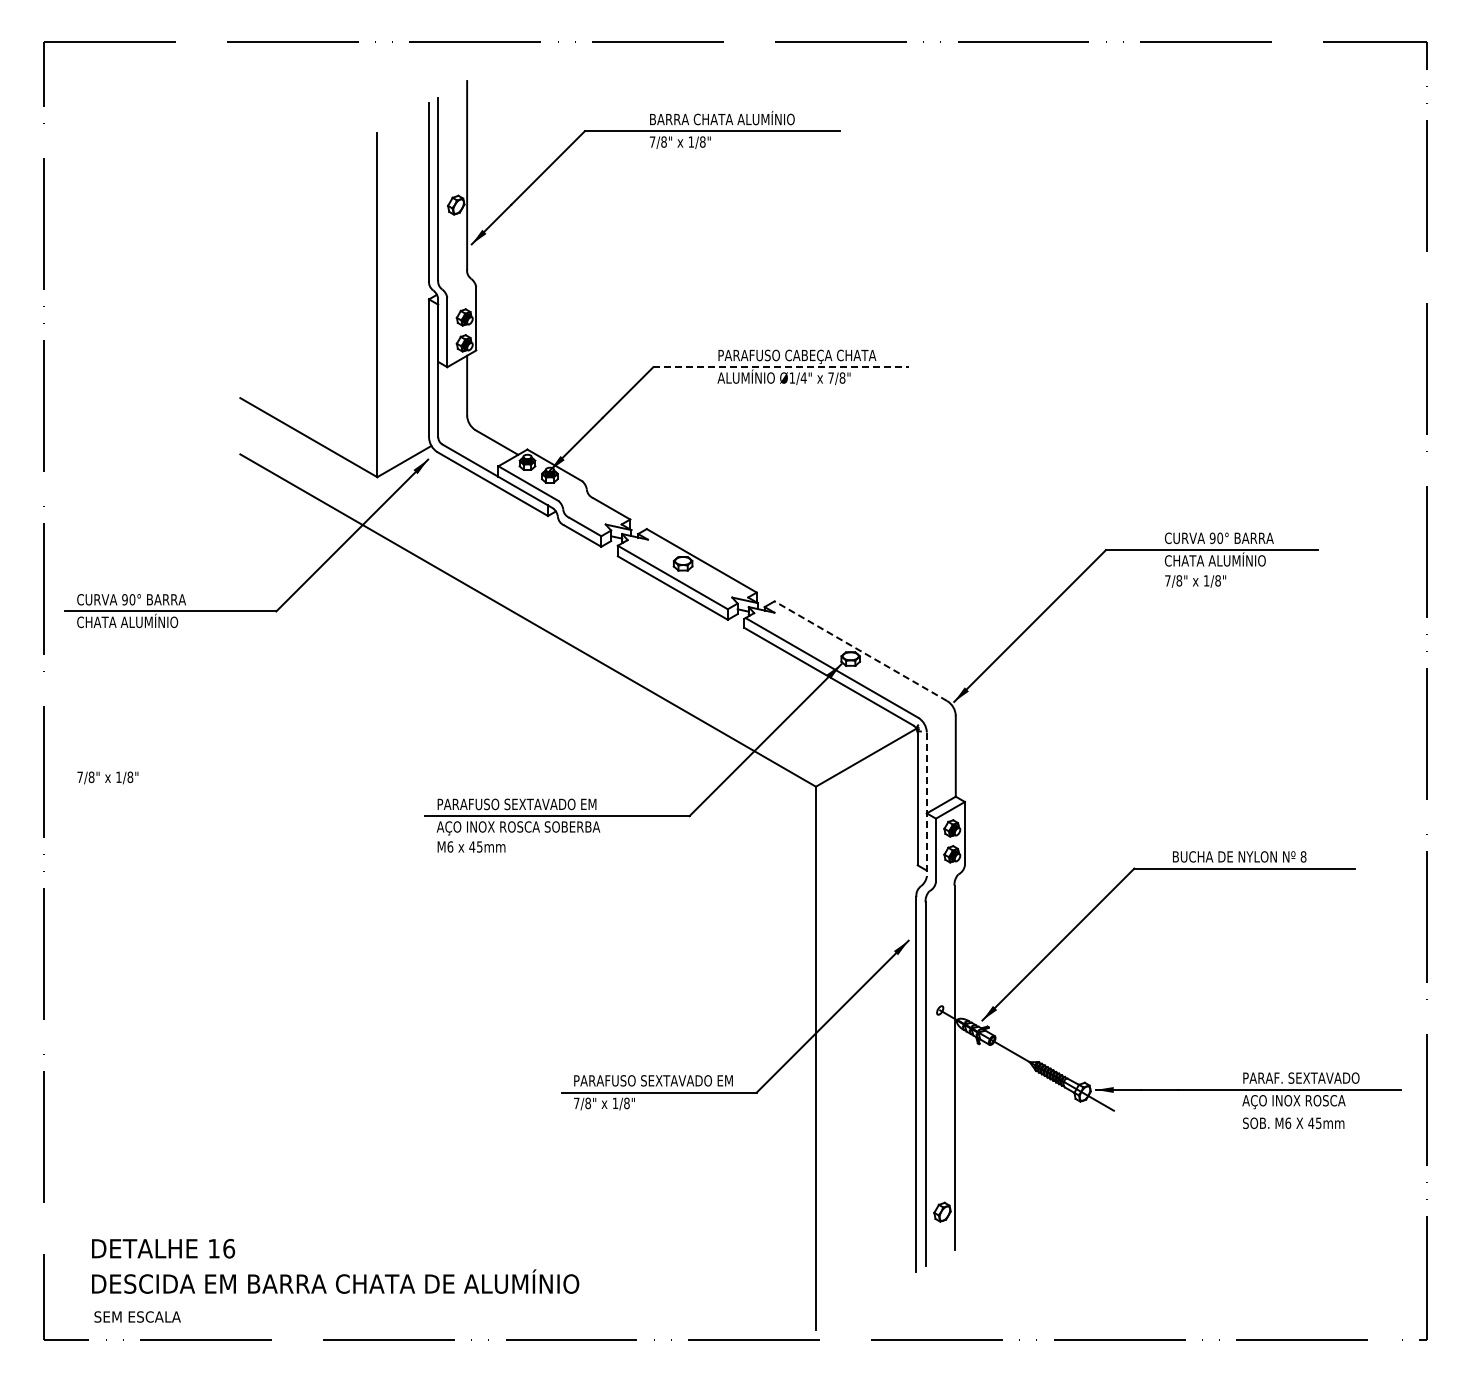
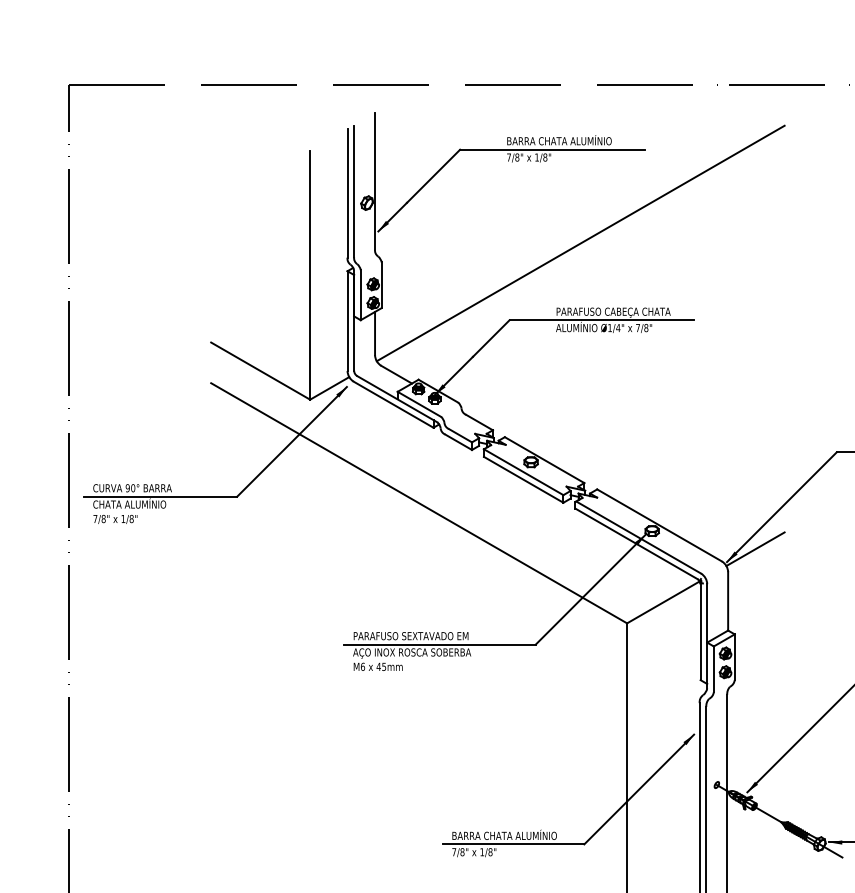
line: (751, 260) -> (580, 243), added
line: (780, 367) -> (601, 320), dashed -> solid
line: (860, 651) -> (659, 525), dashed -> solid
line: (993, 683) -> (755, 548), added
text: (107, 777) -> (115, 519), moved
line: (926, 805) -> (706, 636), dashed -> solid
text: (653, 1079) -> (509, 834), PARAFUSO SEXTAVADO EM -> BARRA CHATA ALUMÍNIO

